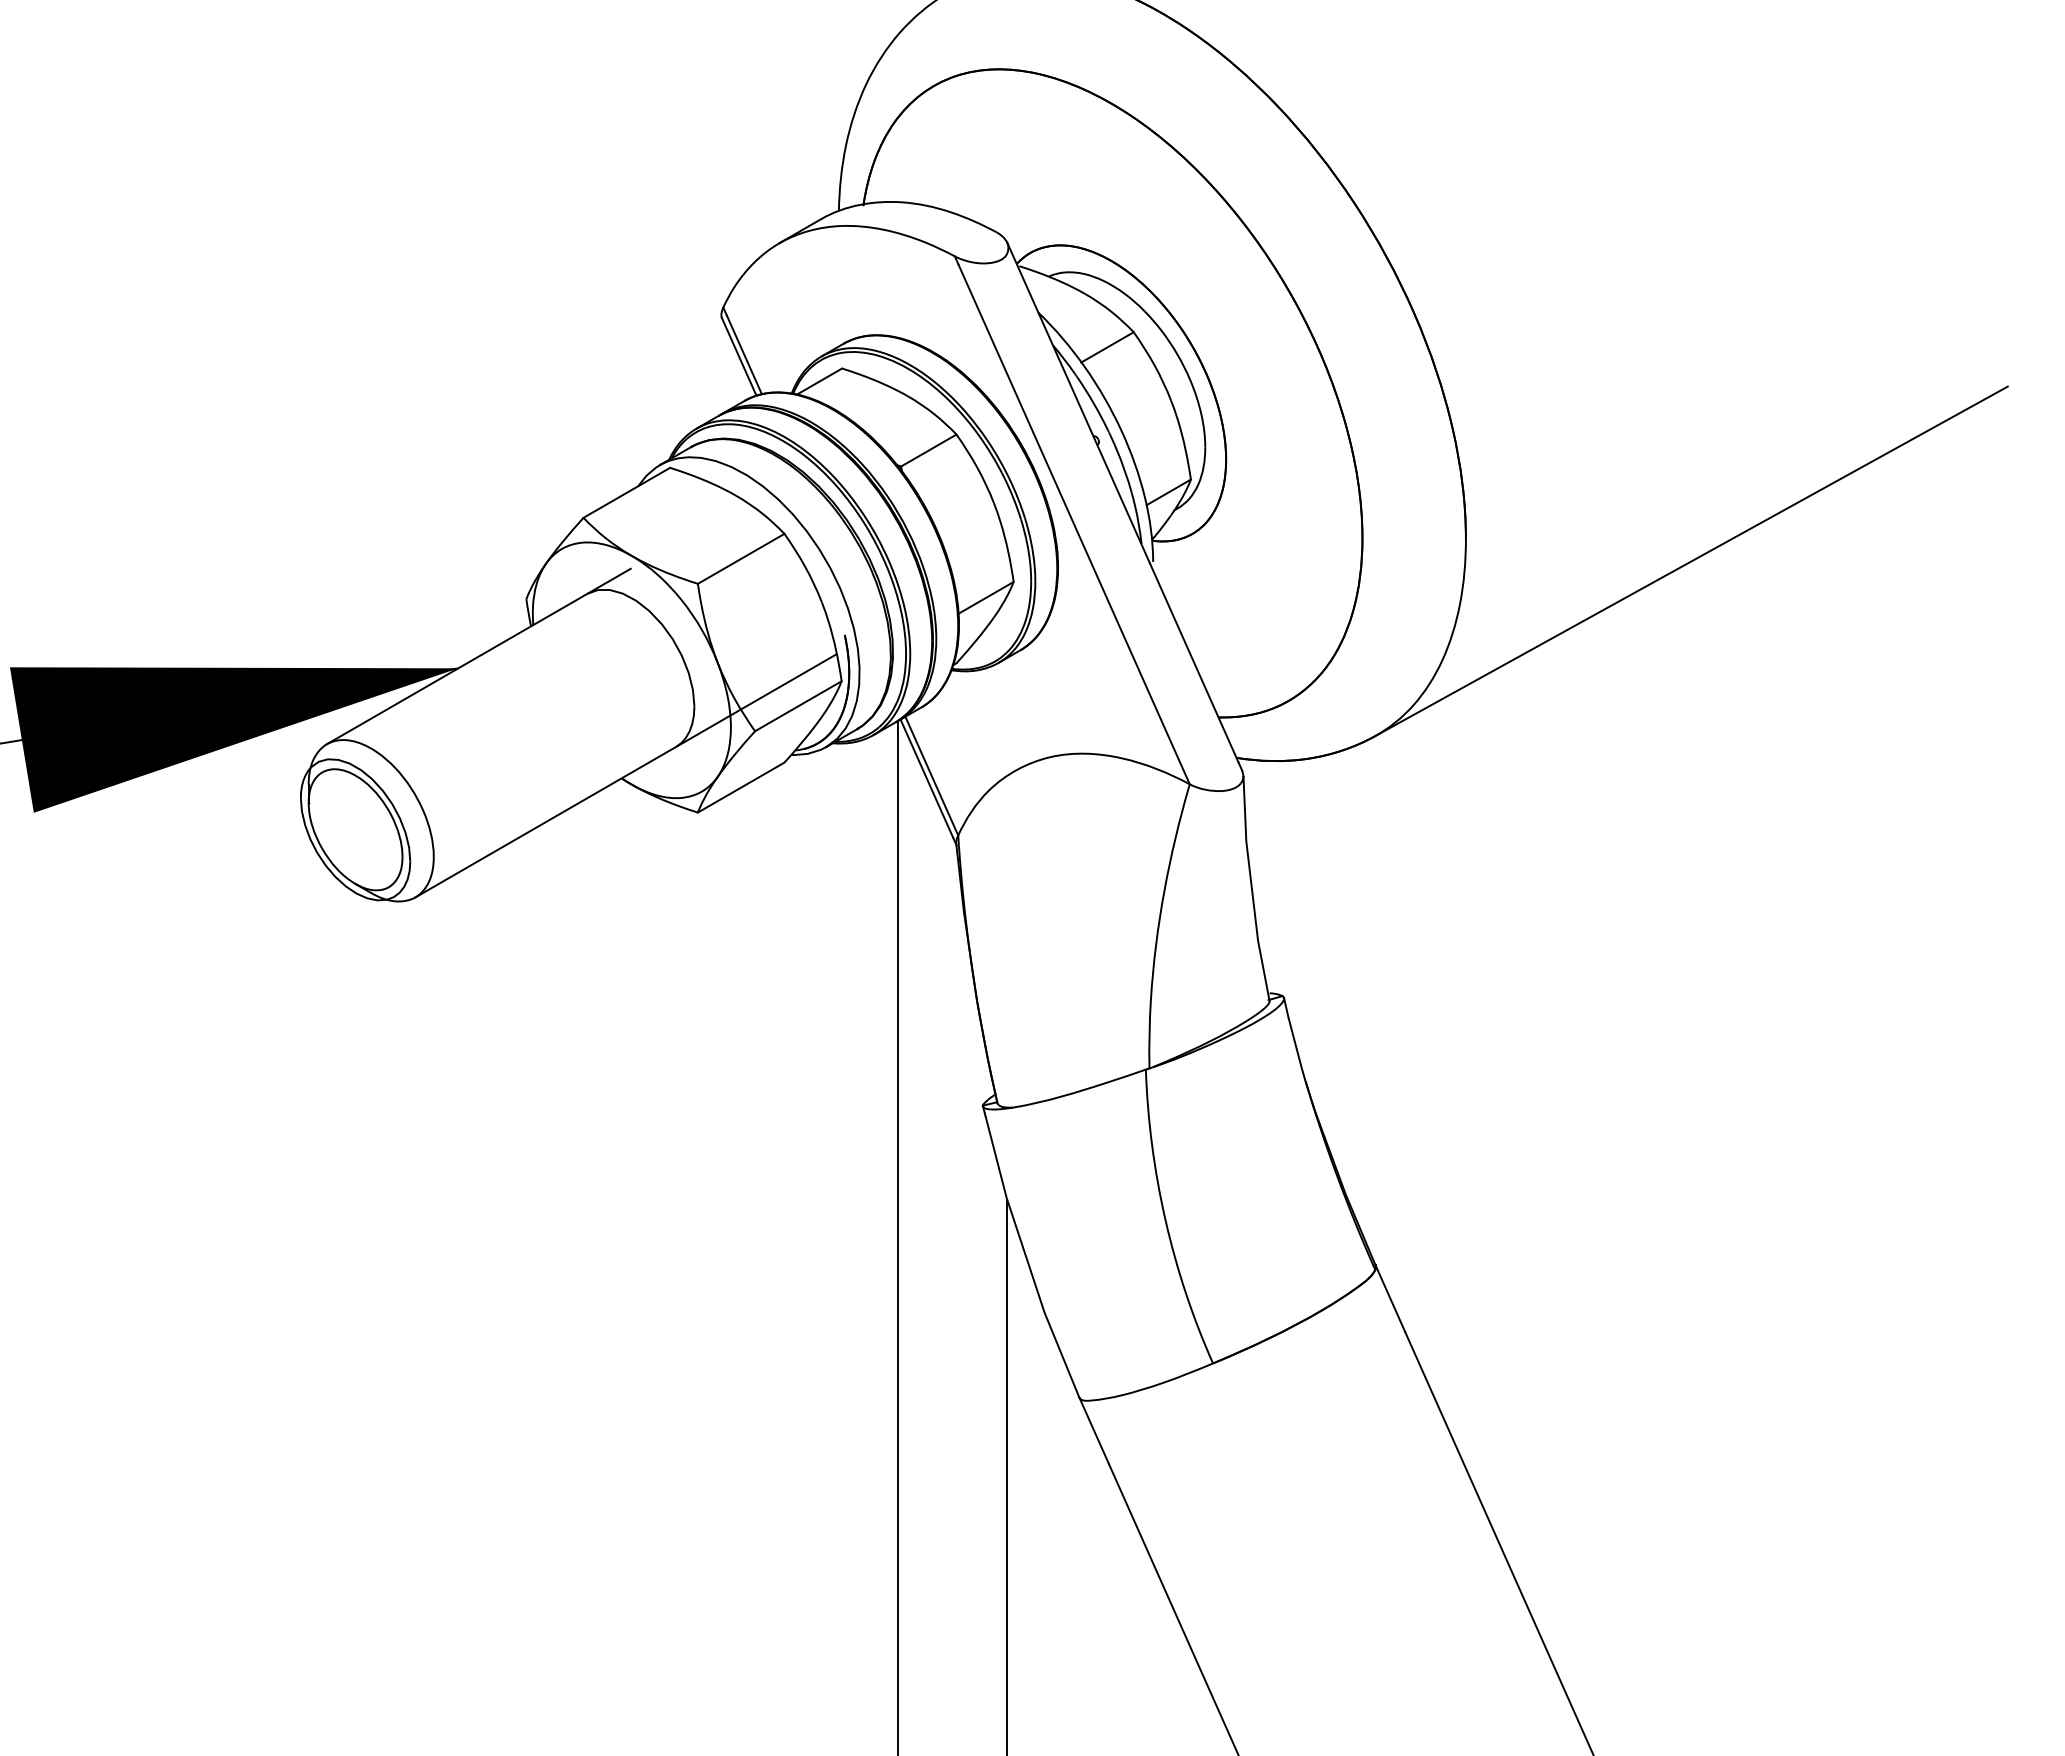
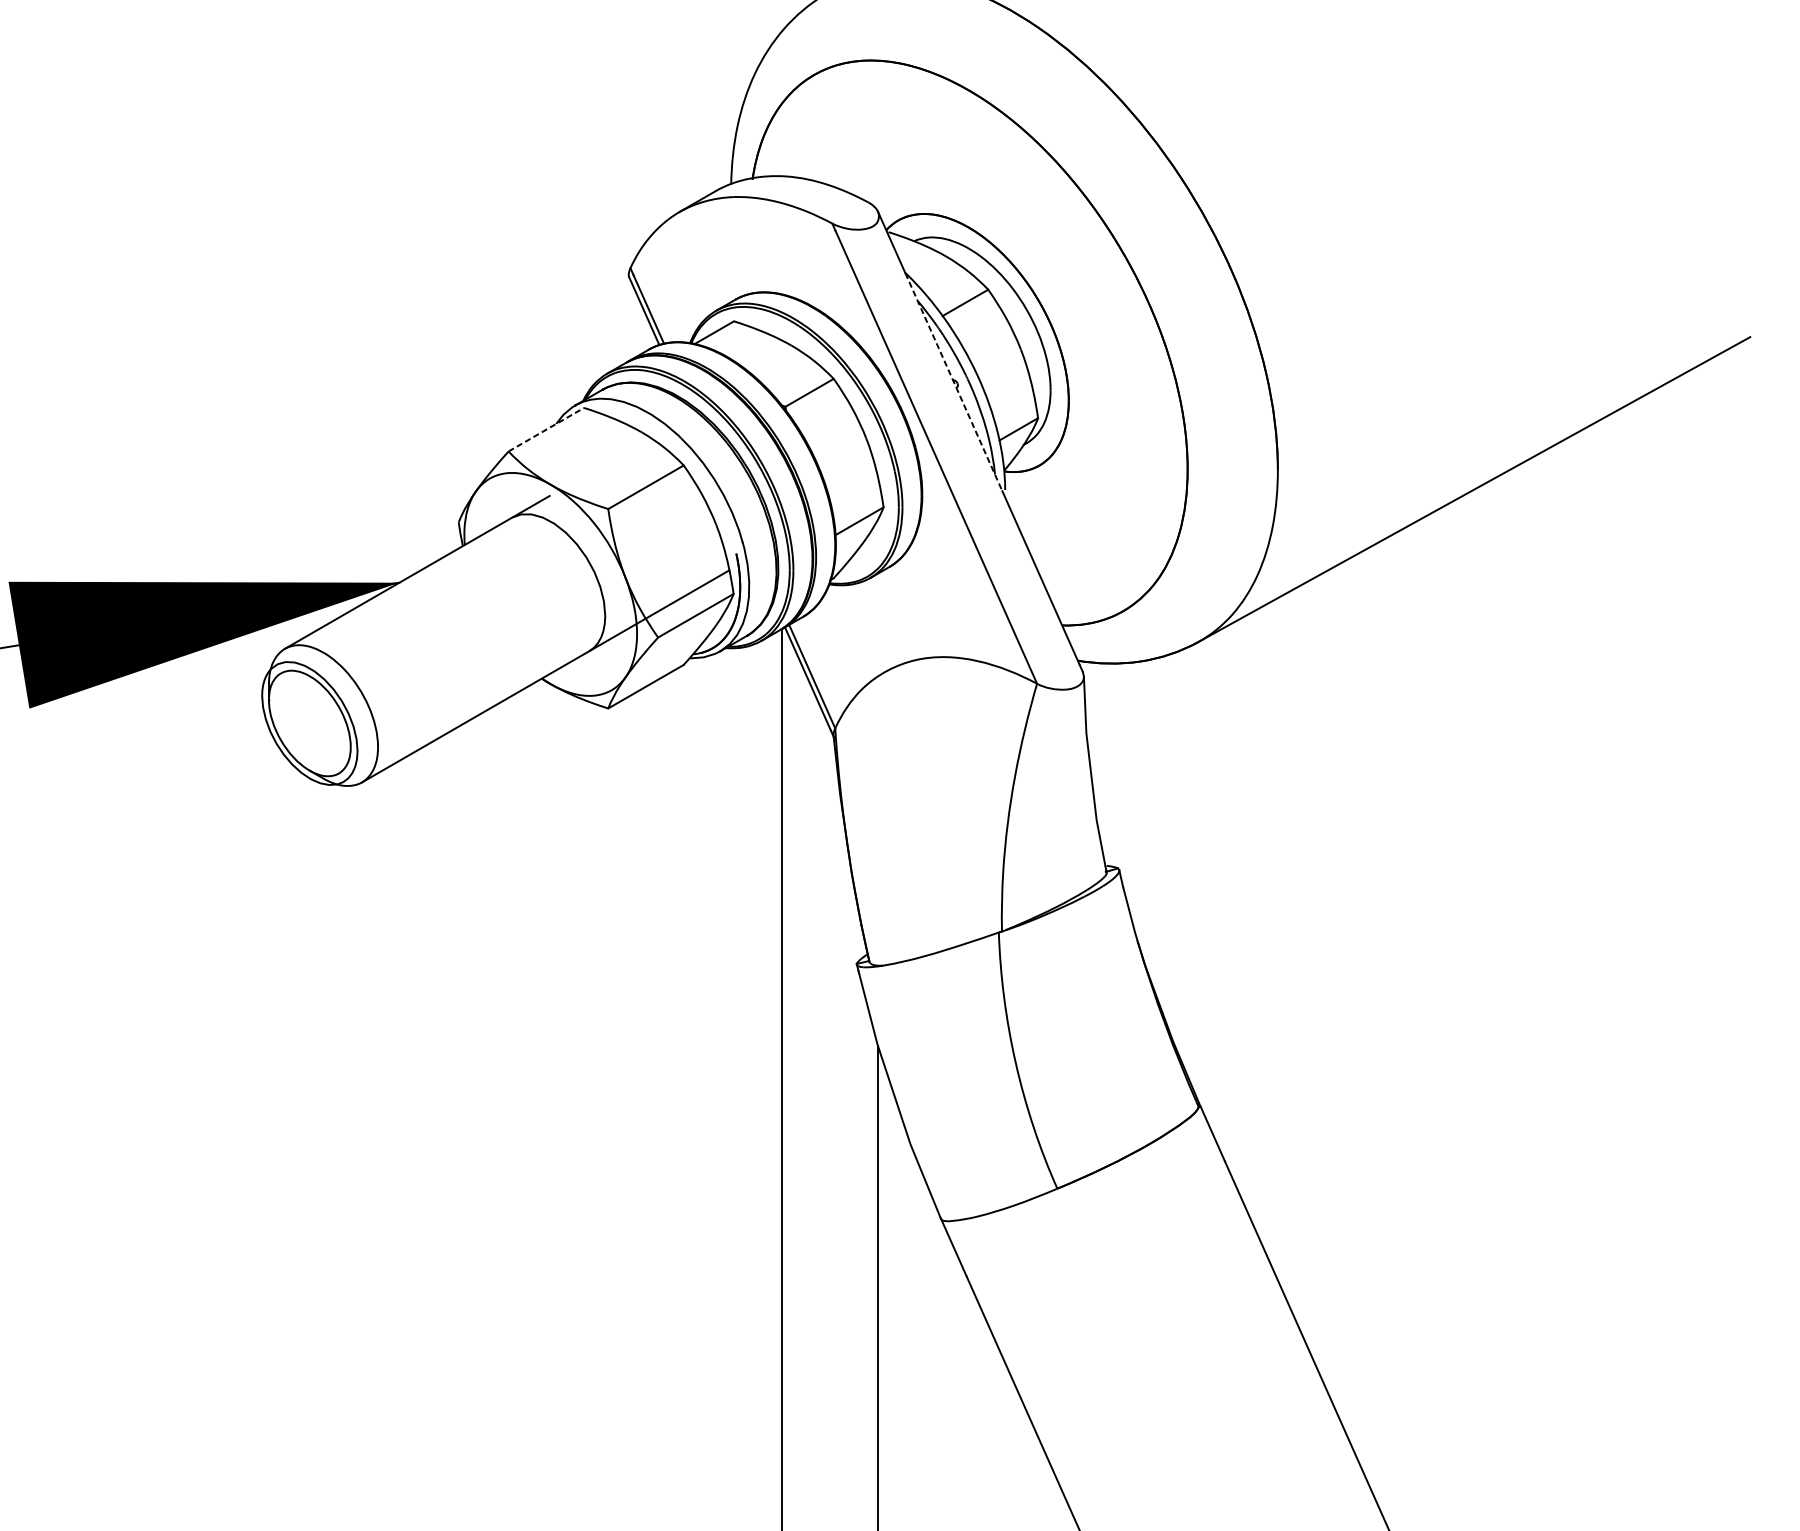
line: (1094, 438) -> (954, 382), solid -> dashed
line: (626, 492) -> (546, 429), solid -> dashed

